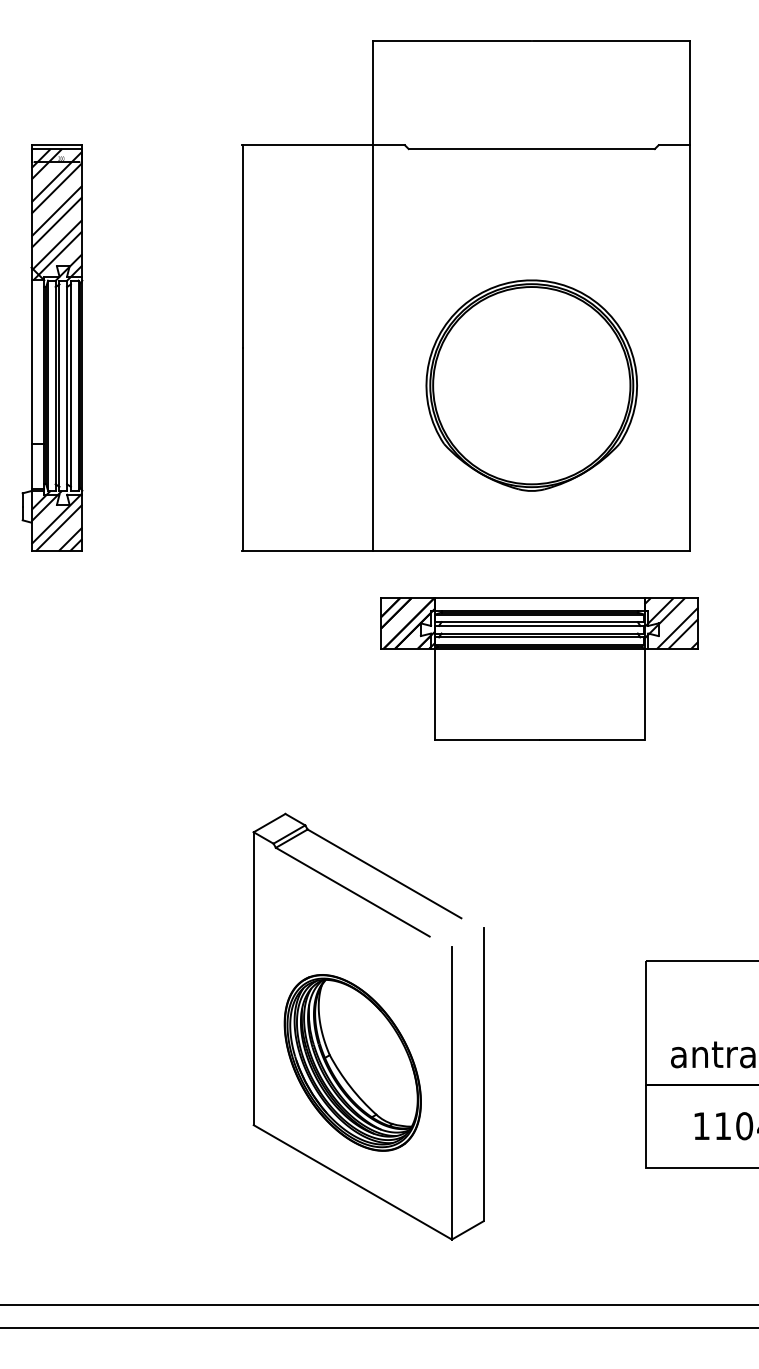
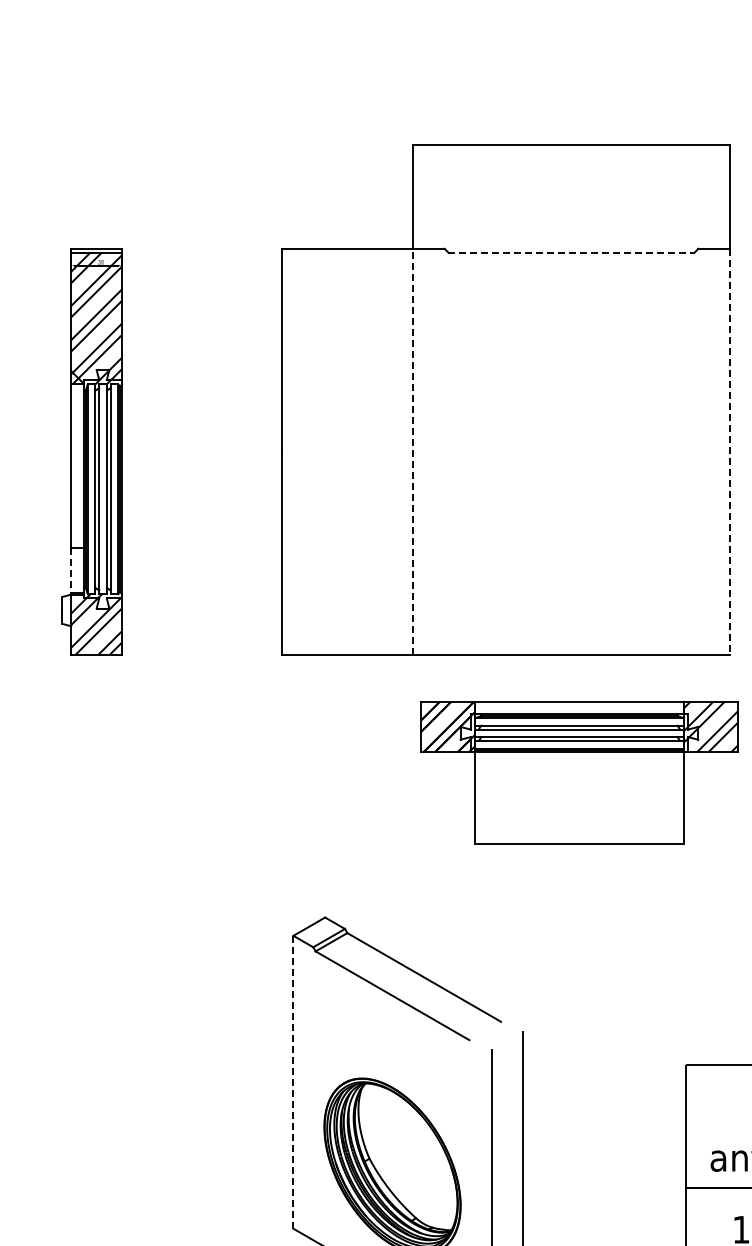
line: (532, 149) -> (572, 253), solid -> dashed
line: (373, 347) -> (413, 451), solid -> dashed
line: (690, 348) -> (730, 452), solid -> dashed
part: (531, 385) -> (571, 489), removed
line: (31, 466) -> (71, 570), solid -> dashed
line: (253, 979) -> (293, 1083), solid -> dashed

